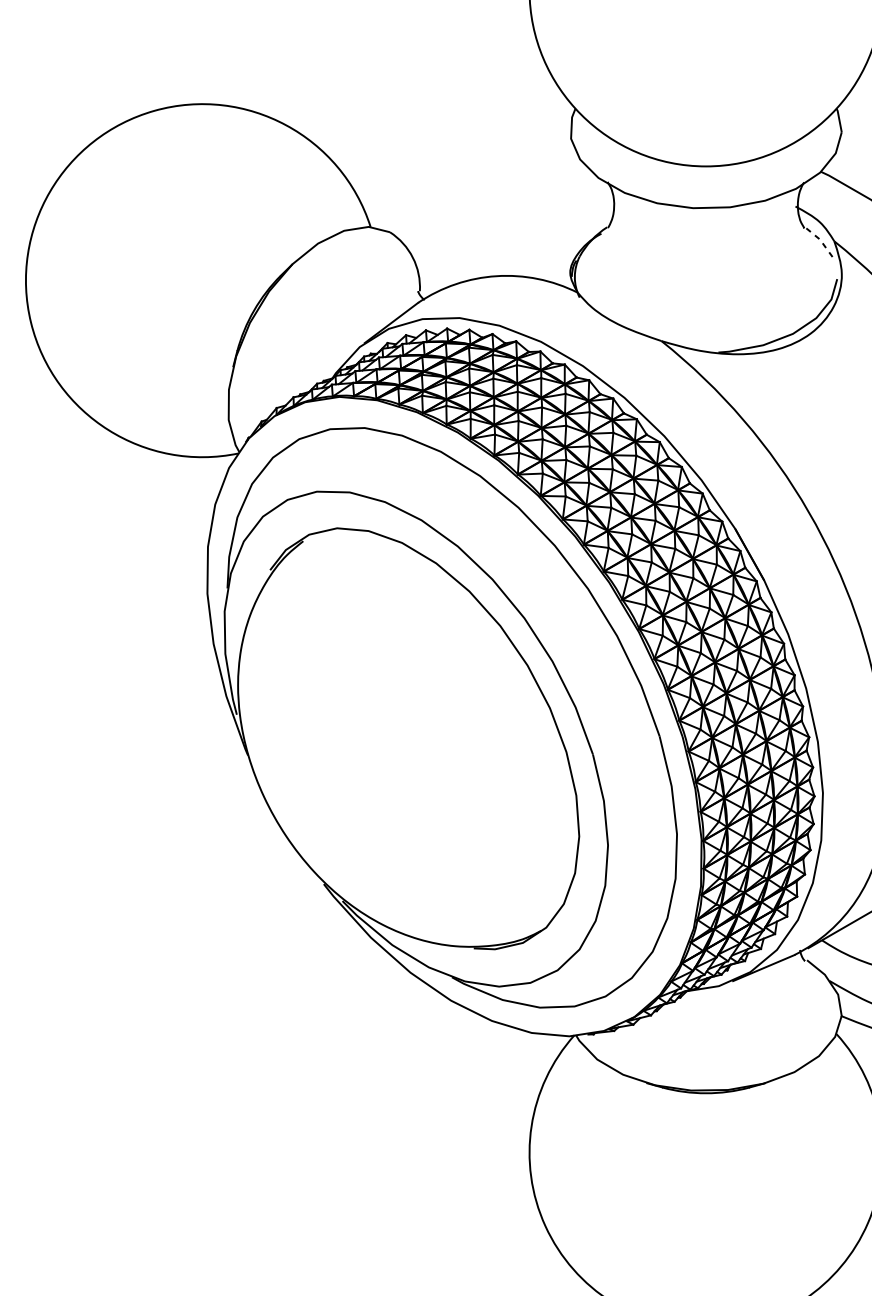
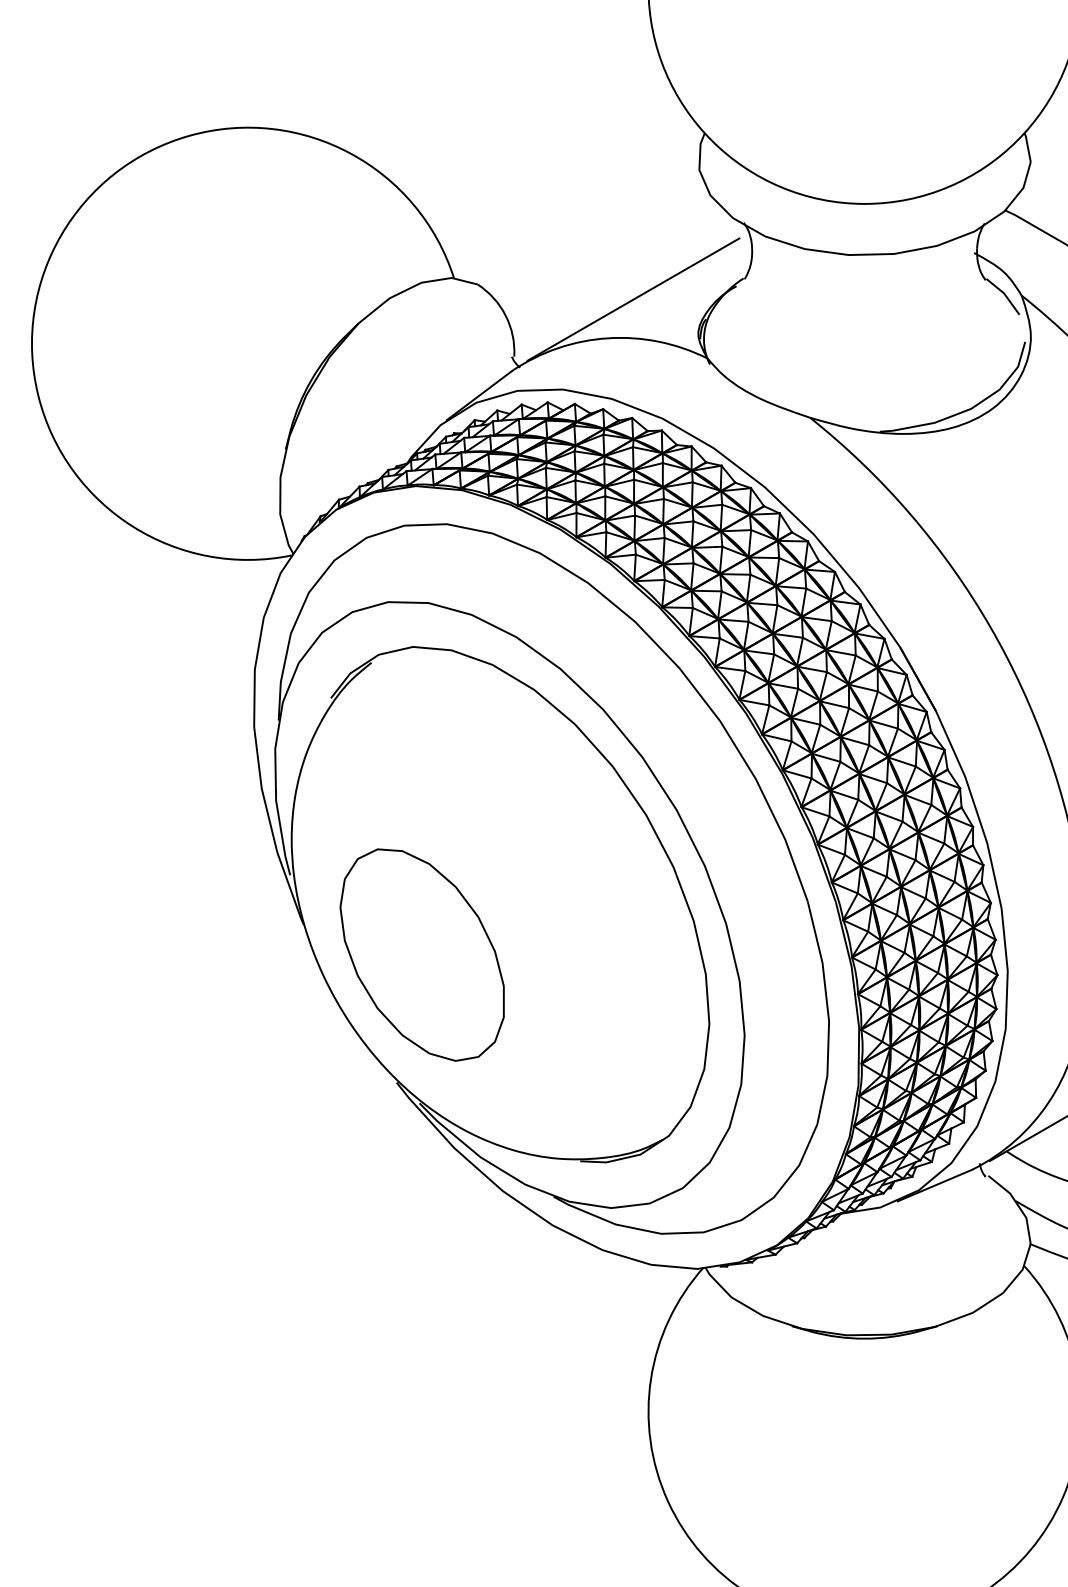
line: (820, 240) -> (1004, 294), dashed -> solid
line: (517, 244) -> (633, 299), added
part: (344, 779) -> (421, 954), added

